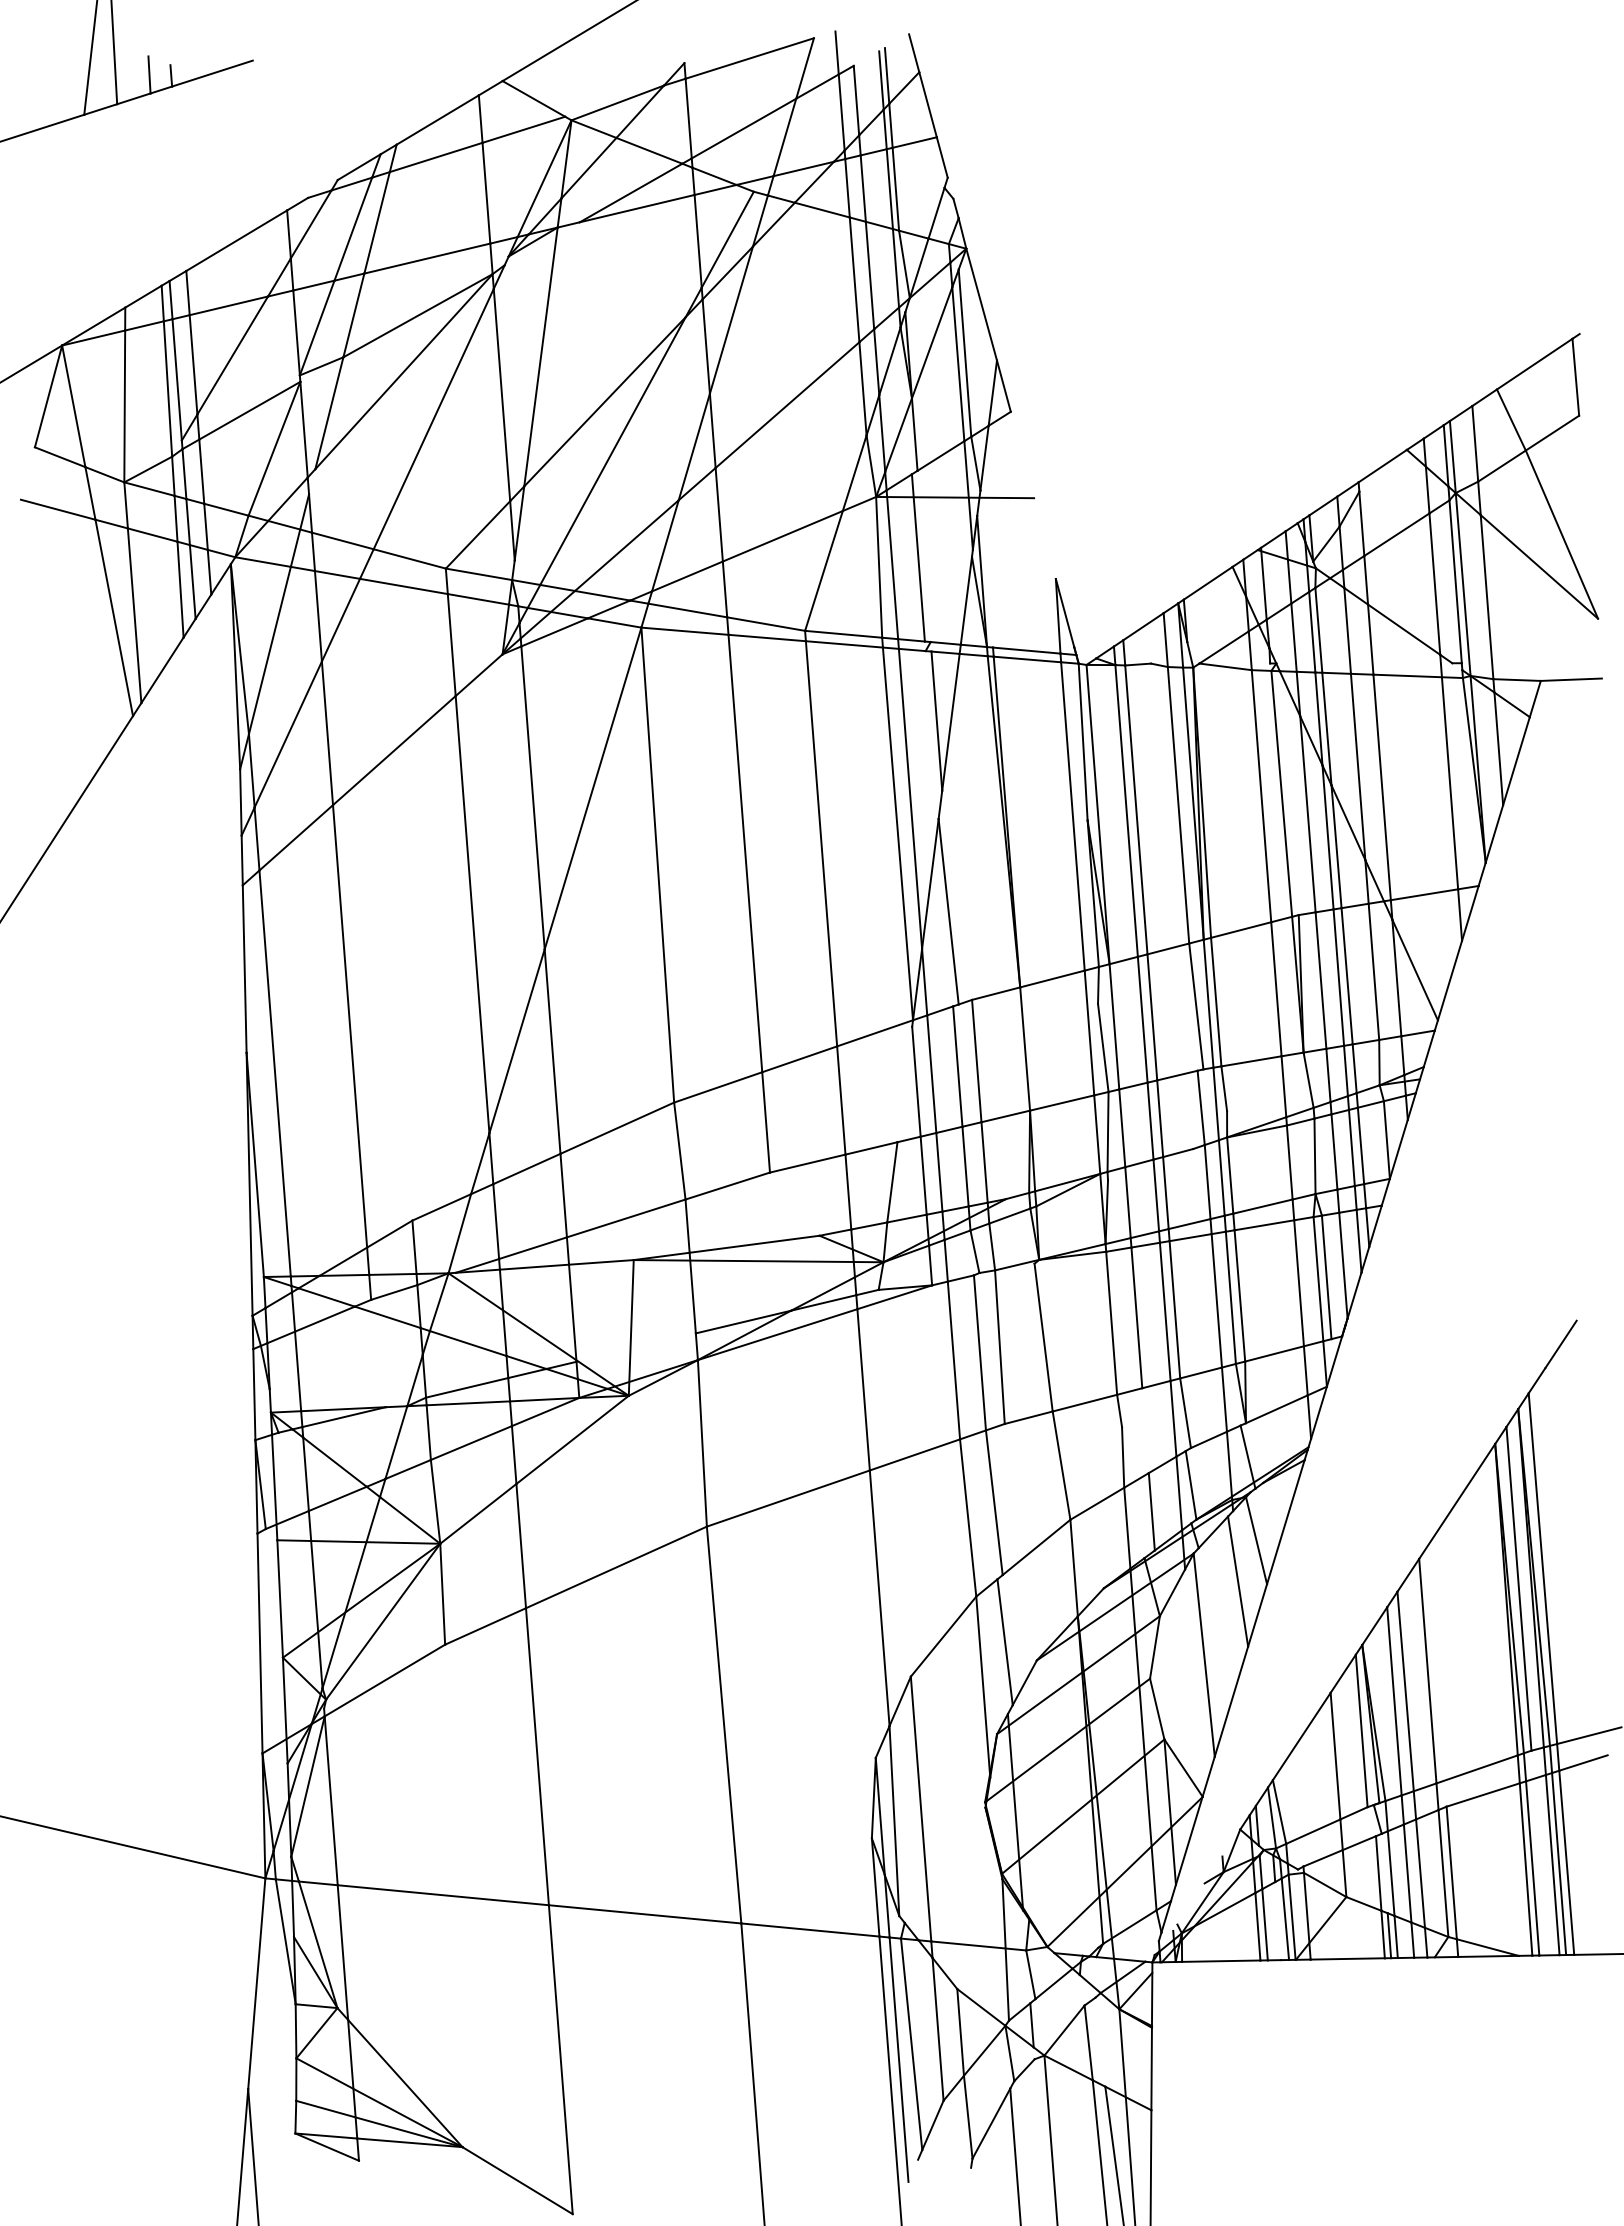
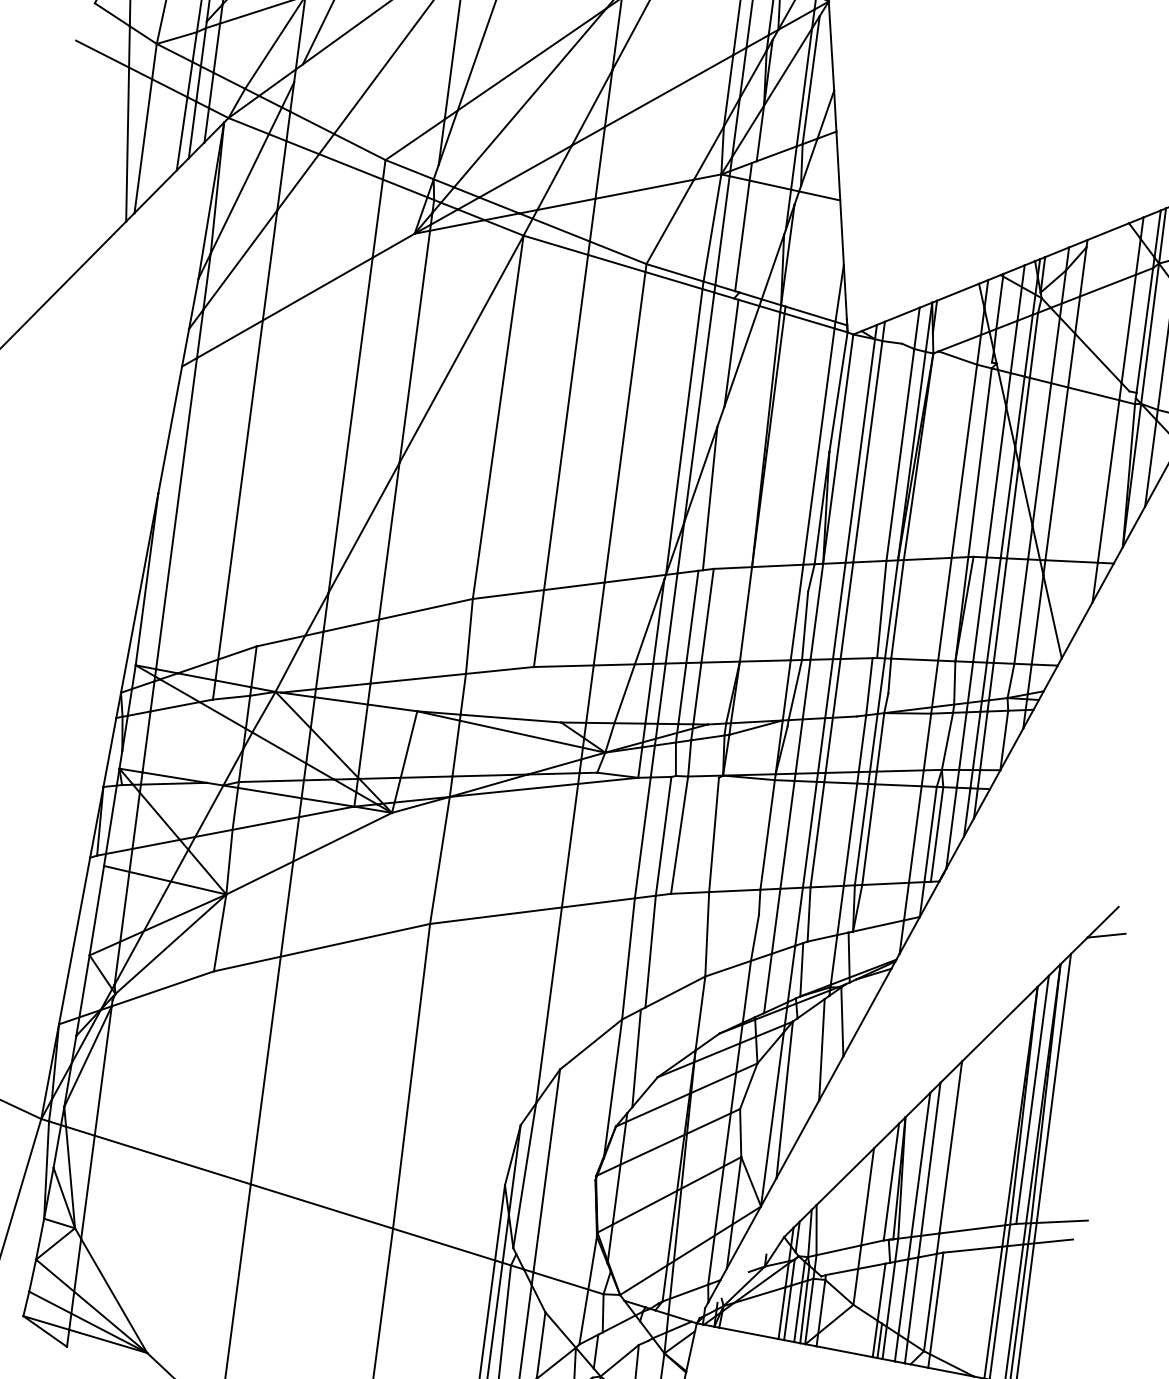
line: (1032, 495) -> (839, 198), added
line: (904, 1084) -> (649, 621), added
line: (635, 1347) -> (404, 777), added
line: (1568, 1360) -> (1106, 935), added
line: (1145, 1430) -> (776, 921), added
line: (1193, 1682) -> (772, 1118), added
line: (1278, 1921) -> (798, 1312), added

